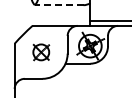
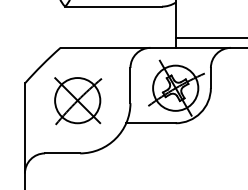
line: (58, 5) -> (112, 7), dashed -> solid
part: (41, 52) -> (78, 100), size x1.43

